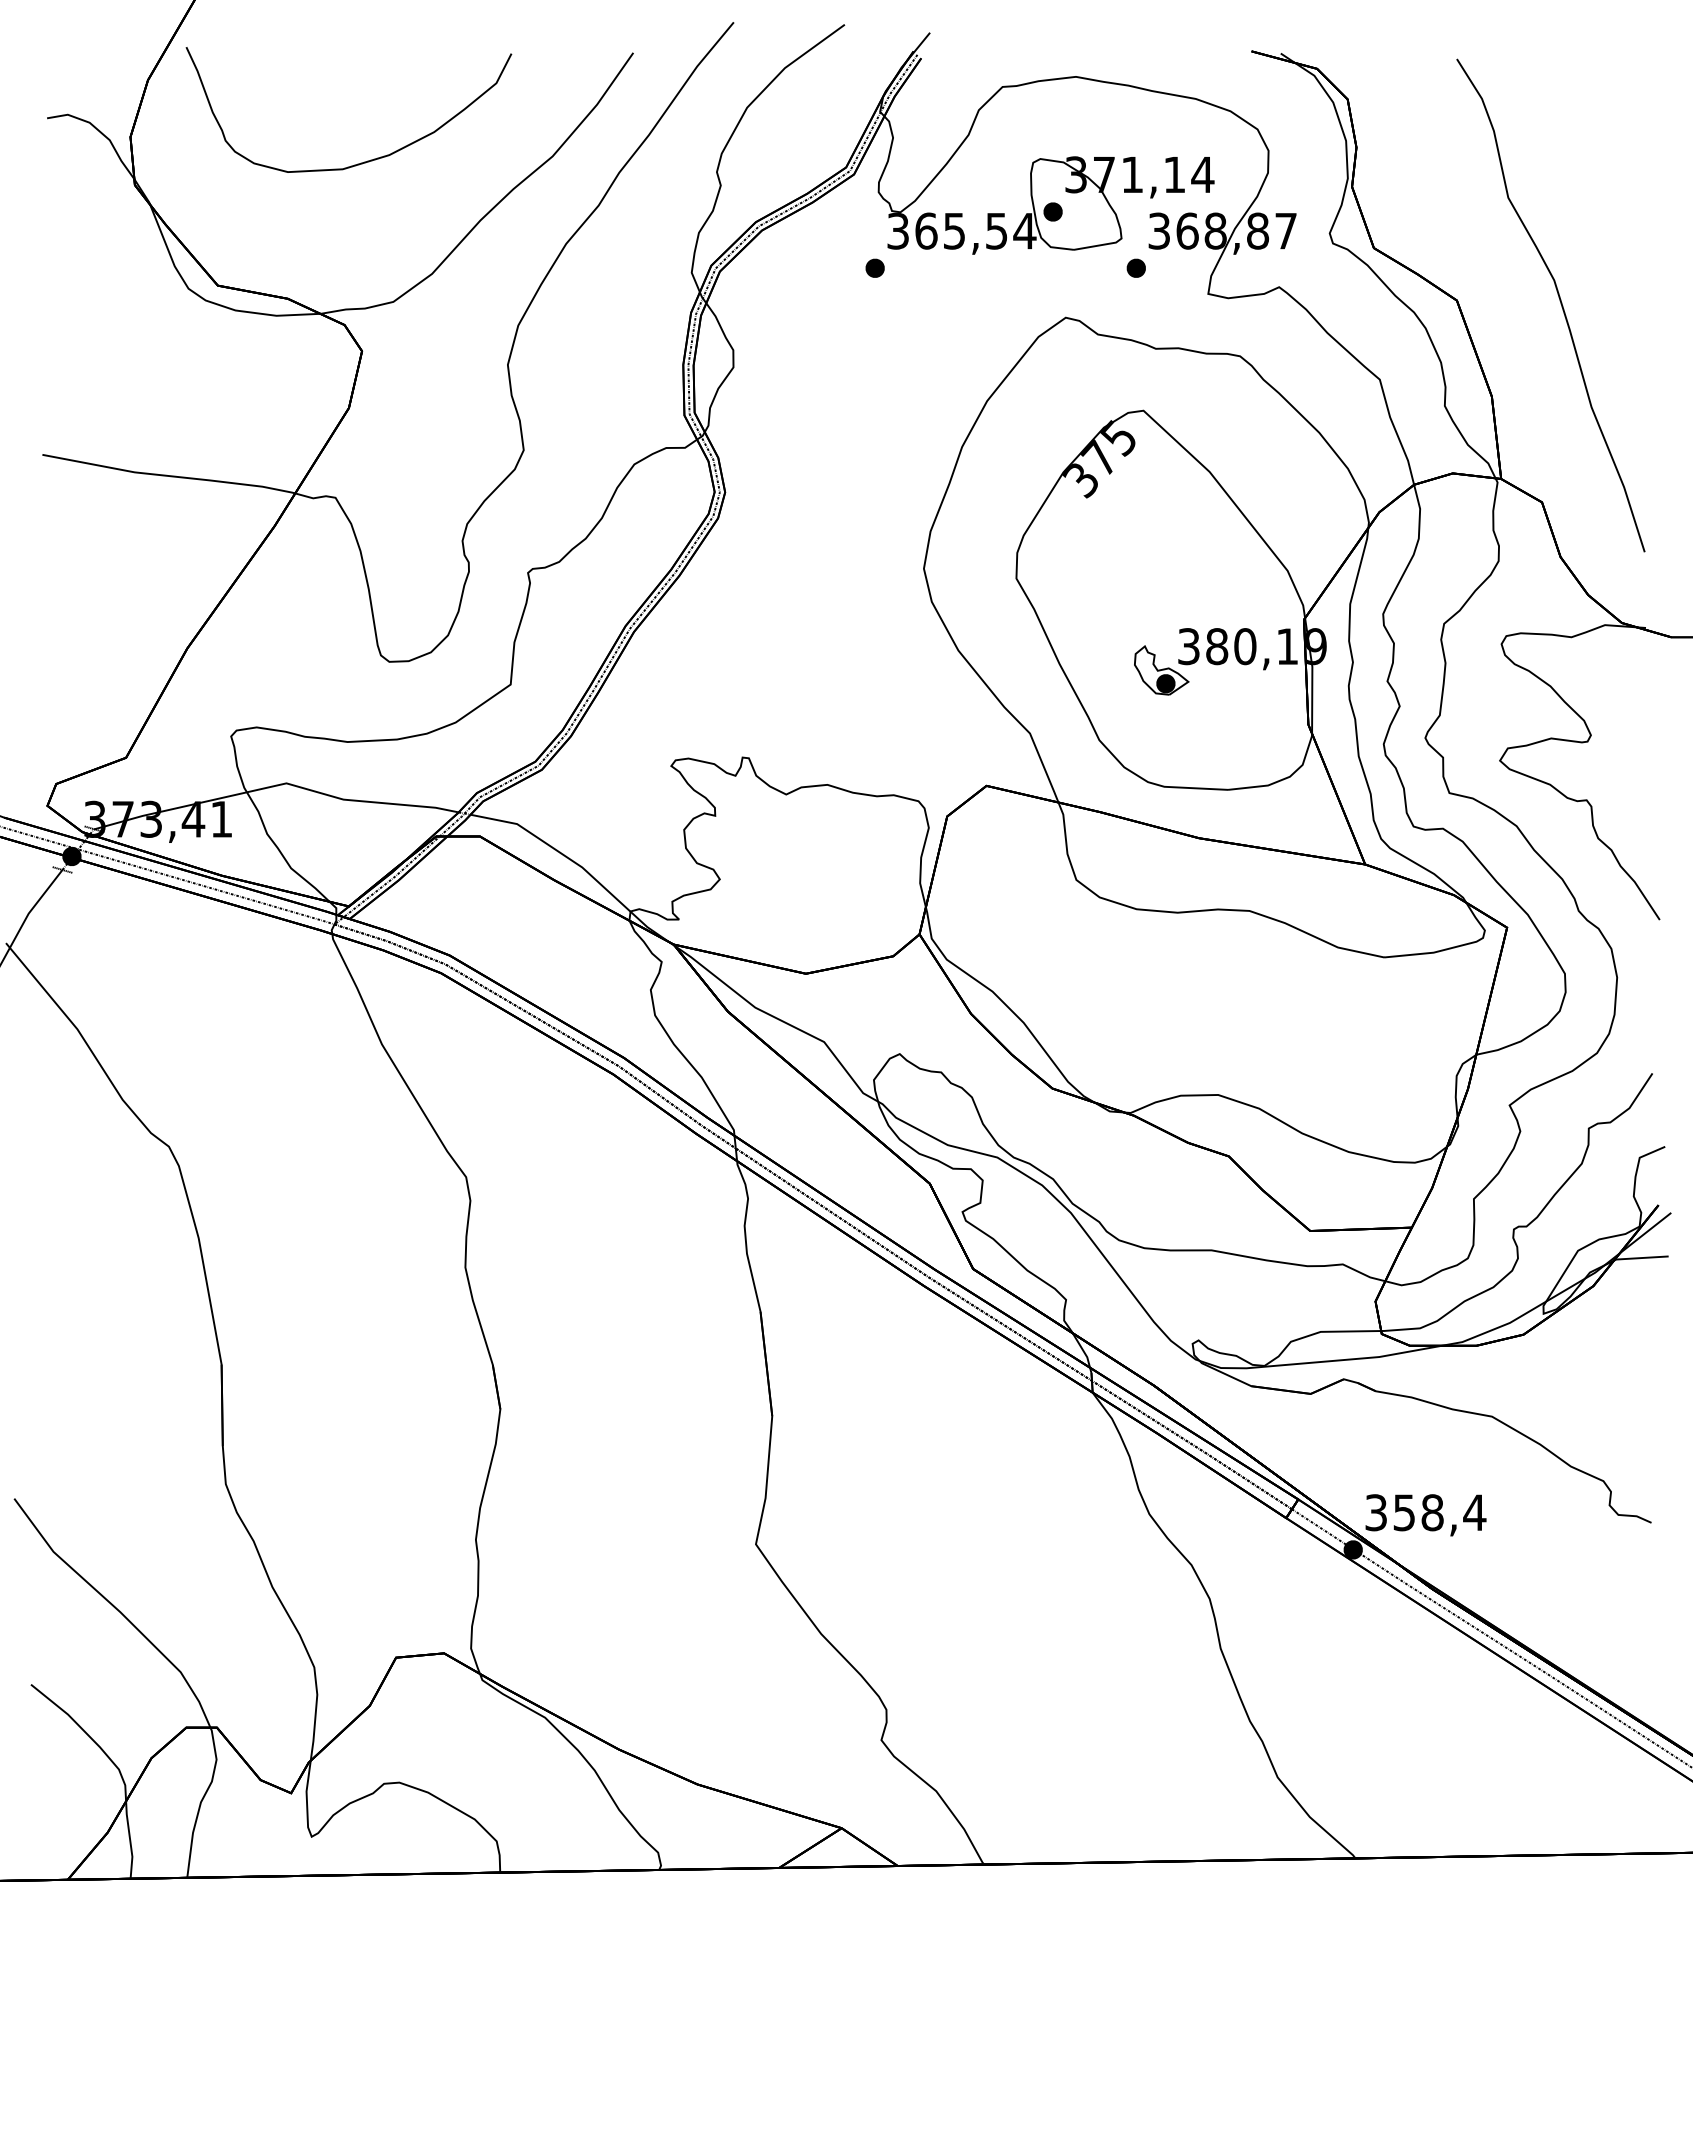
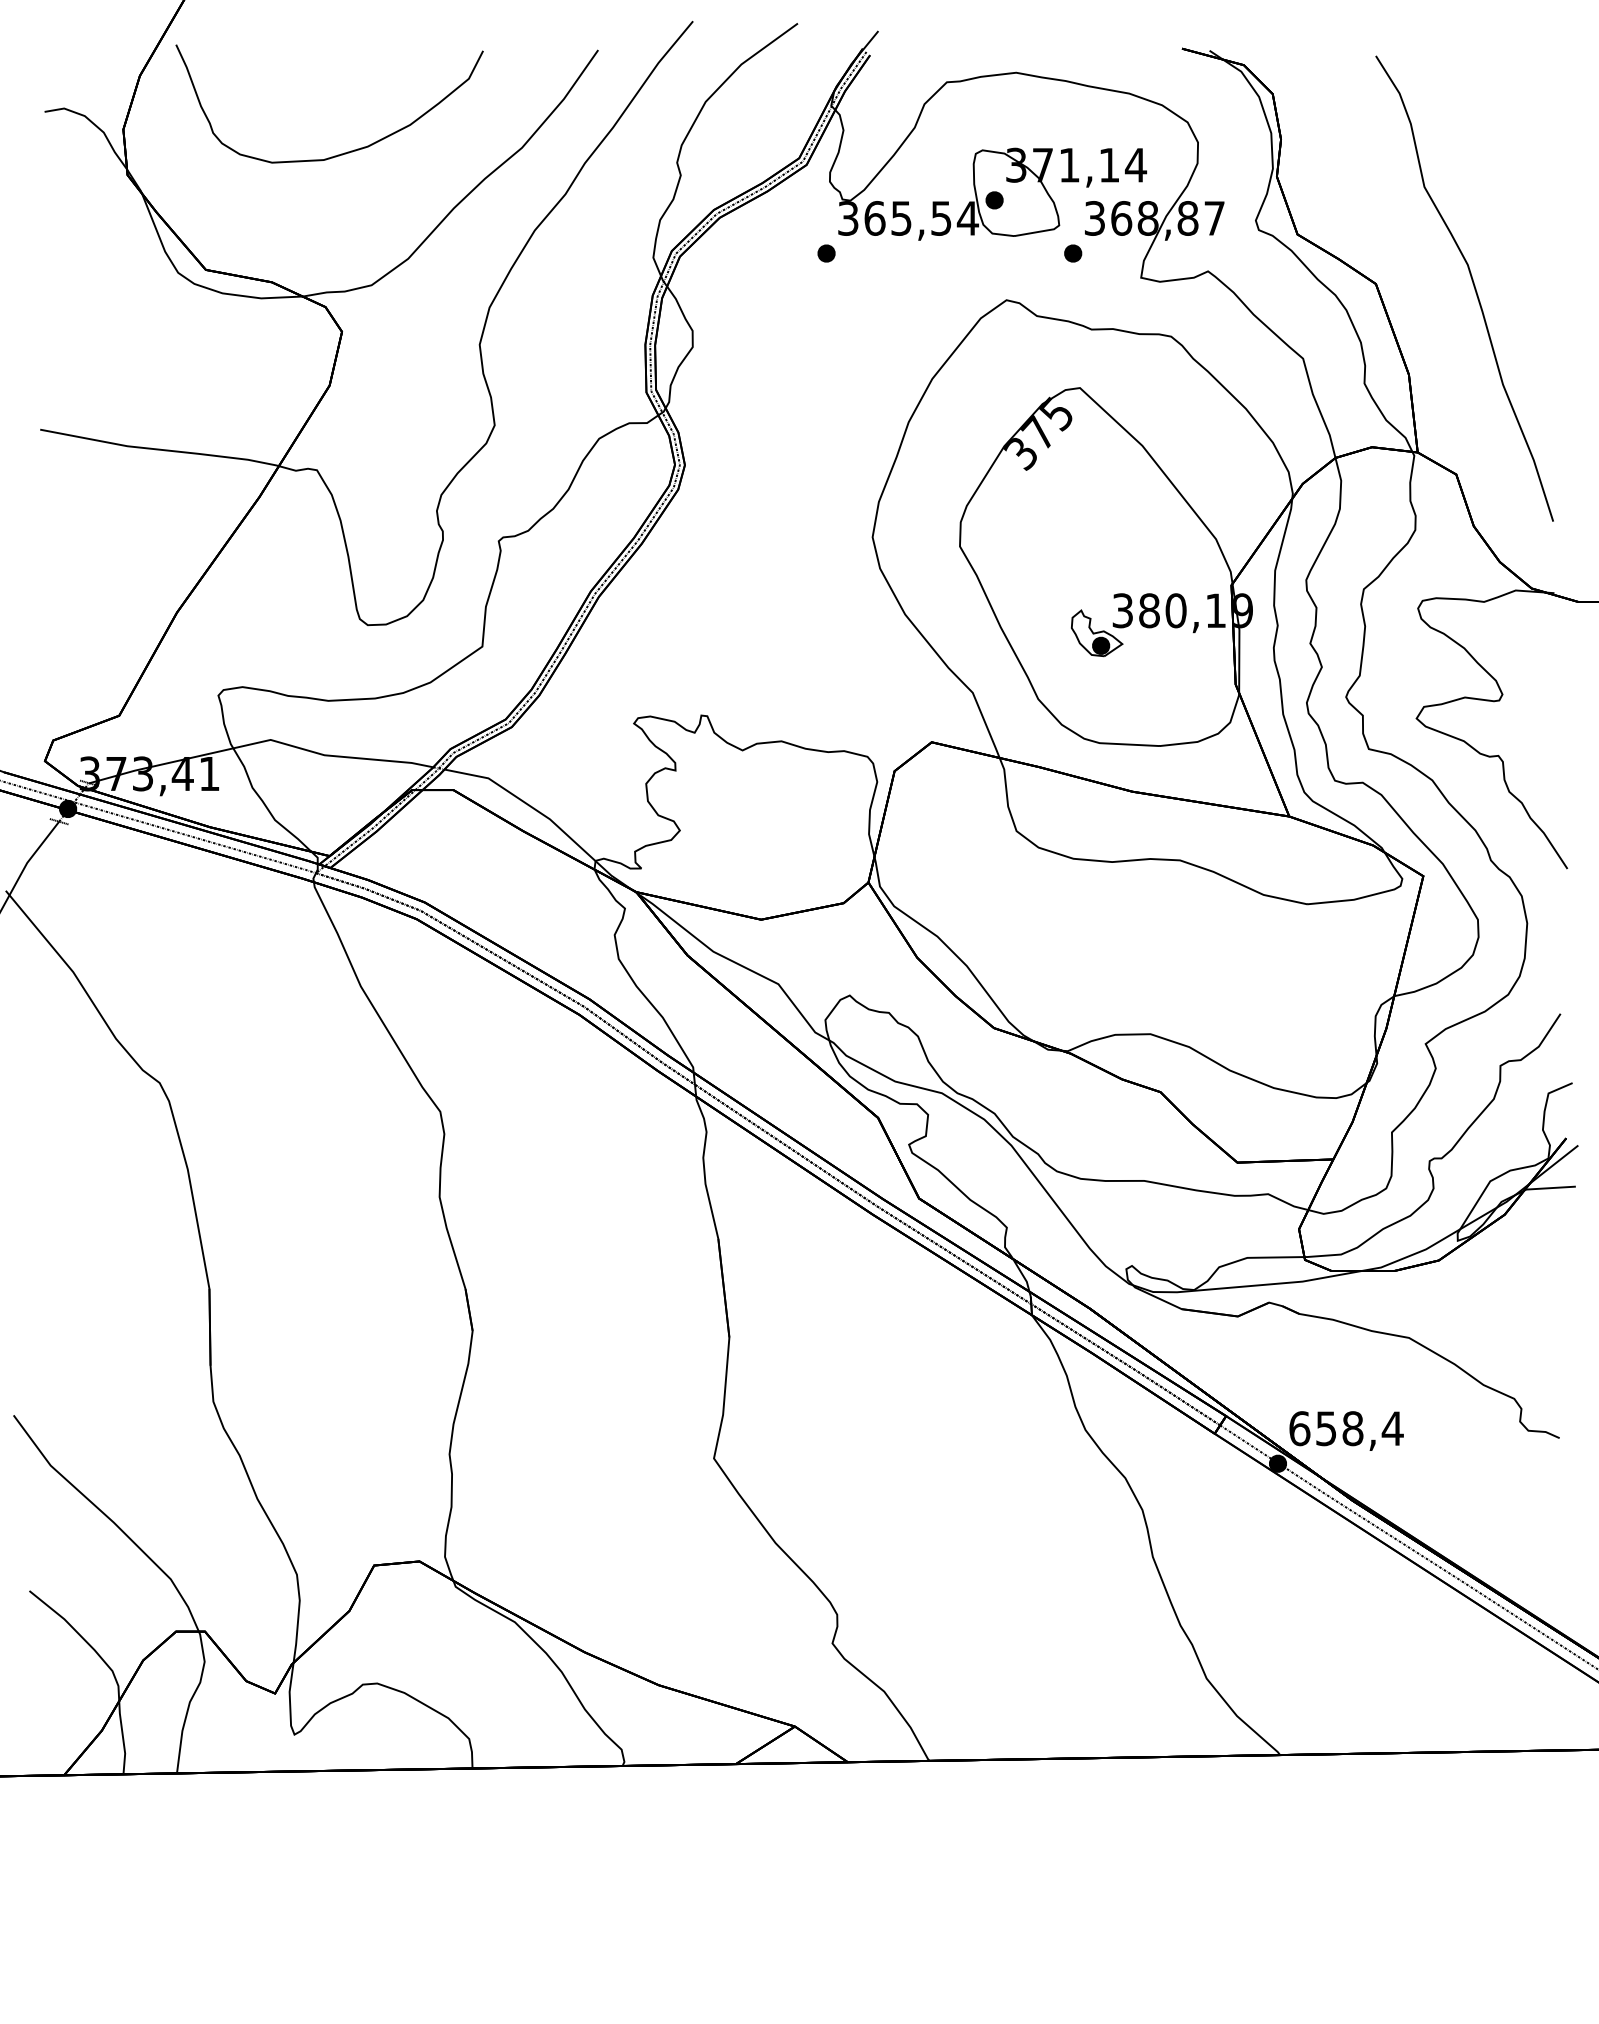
text: (1376, 1512) -> (1299, 1428), 358,4 -> 658,4

